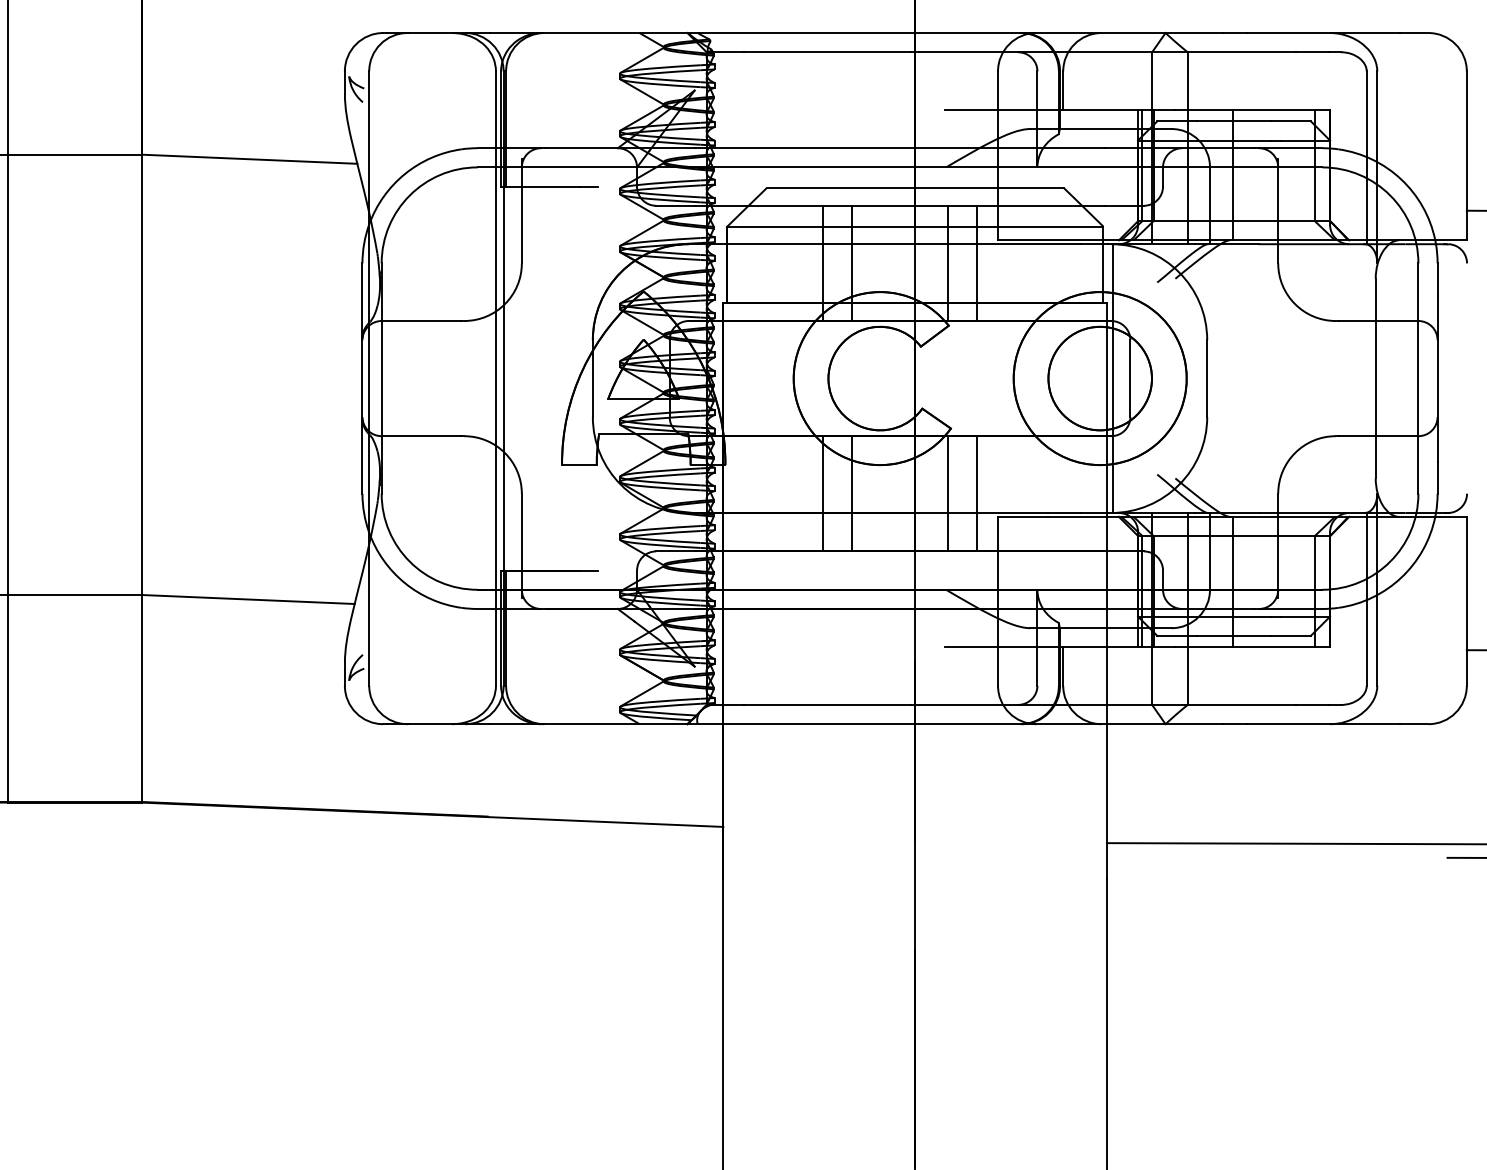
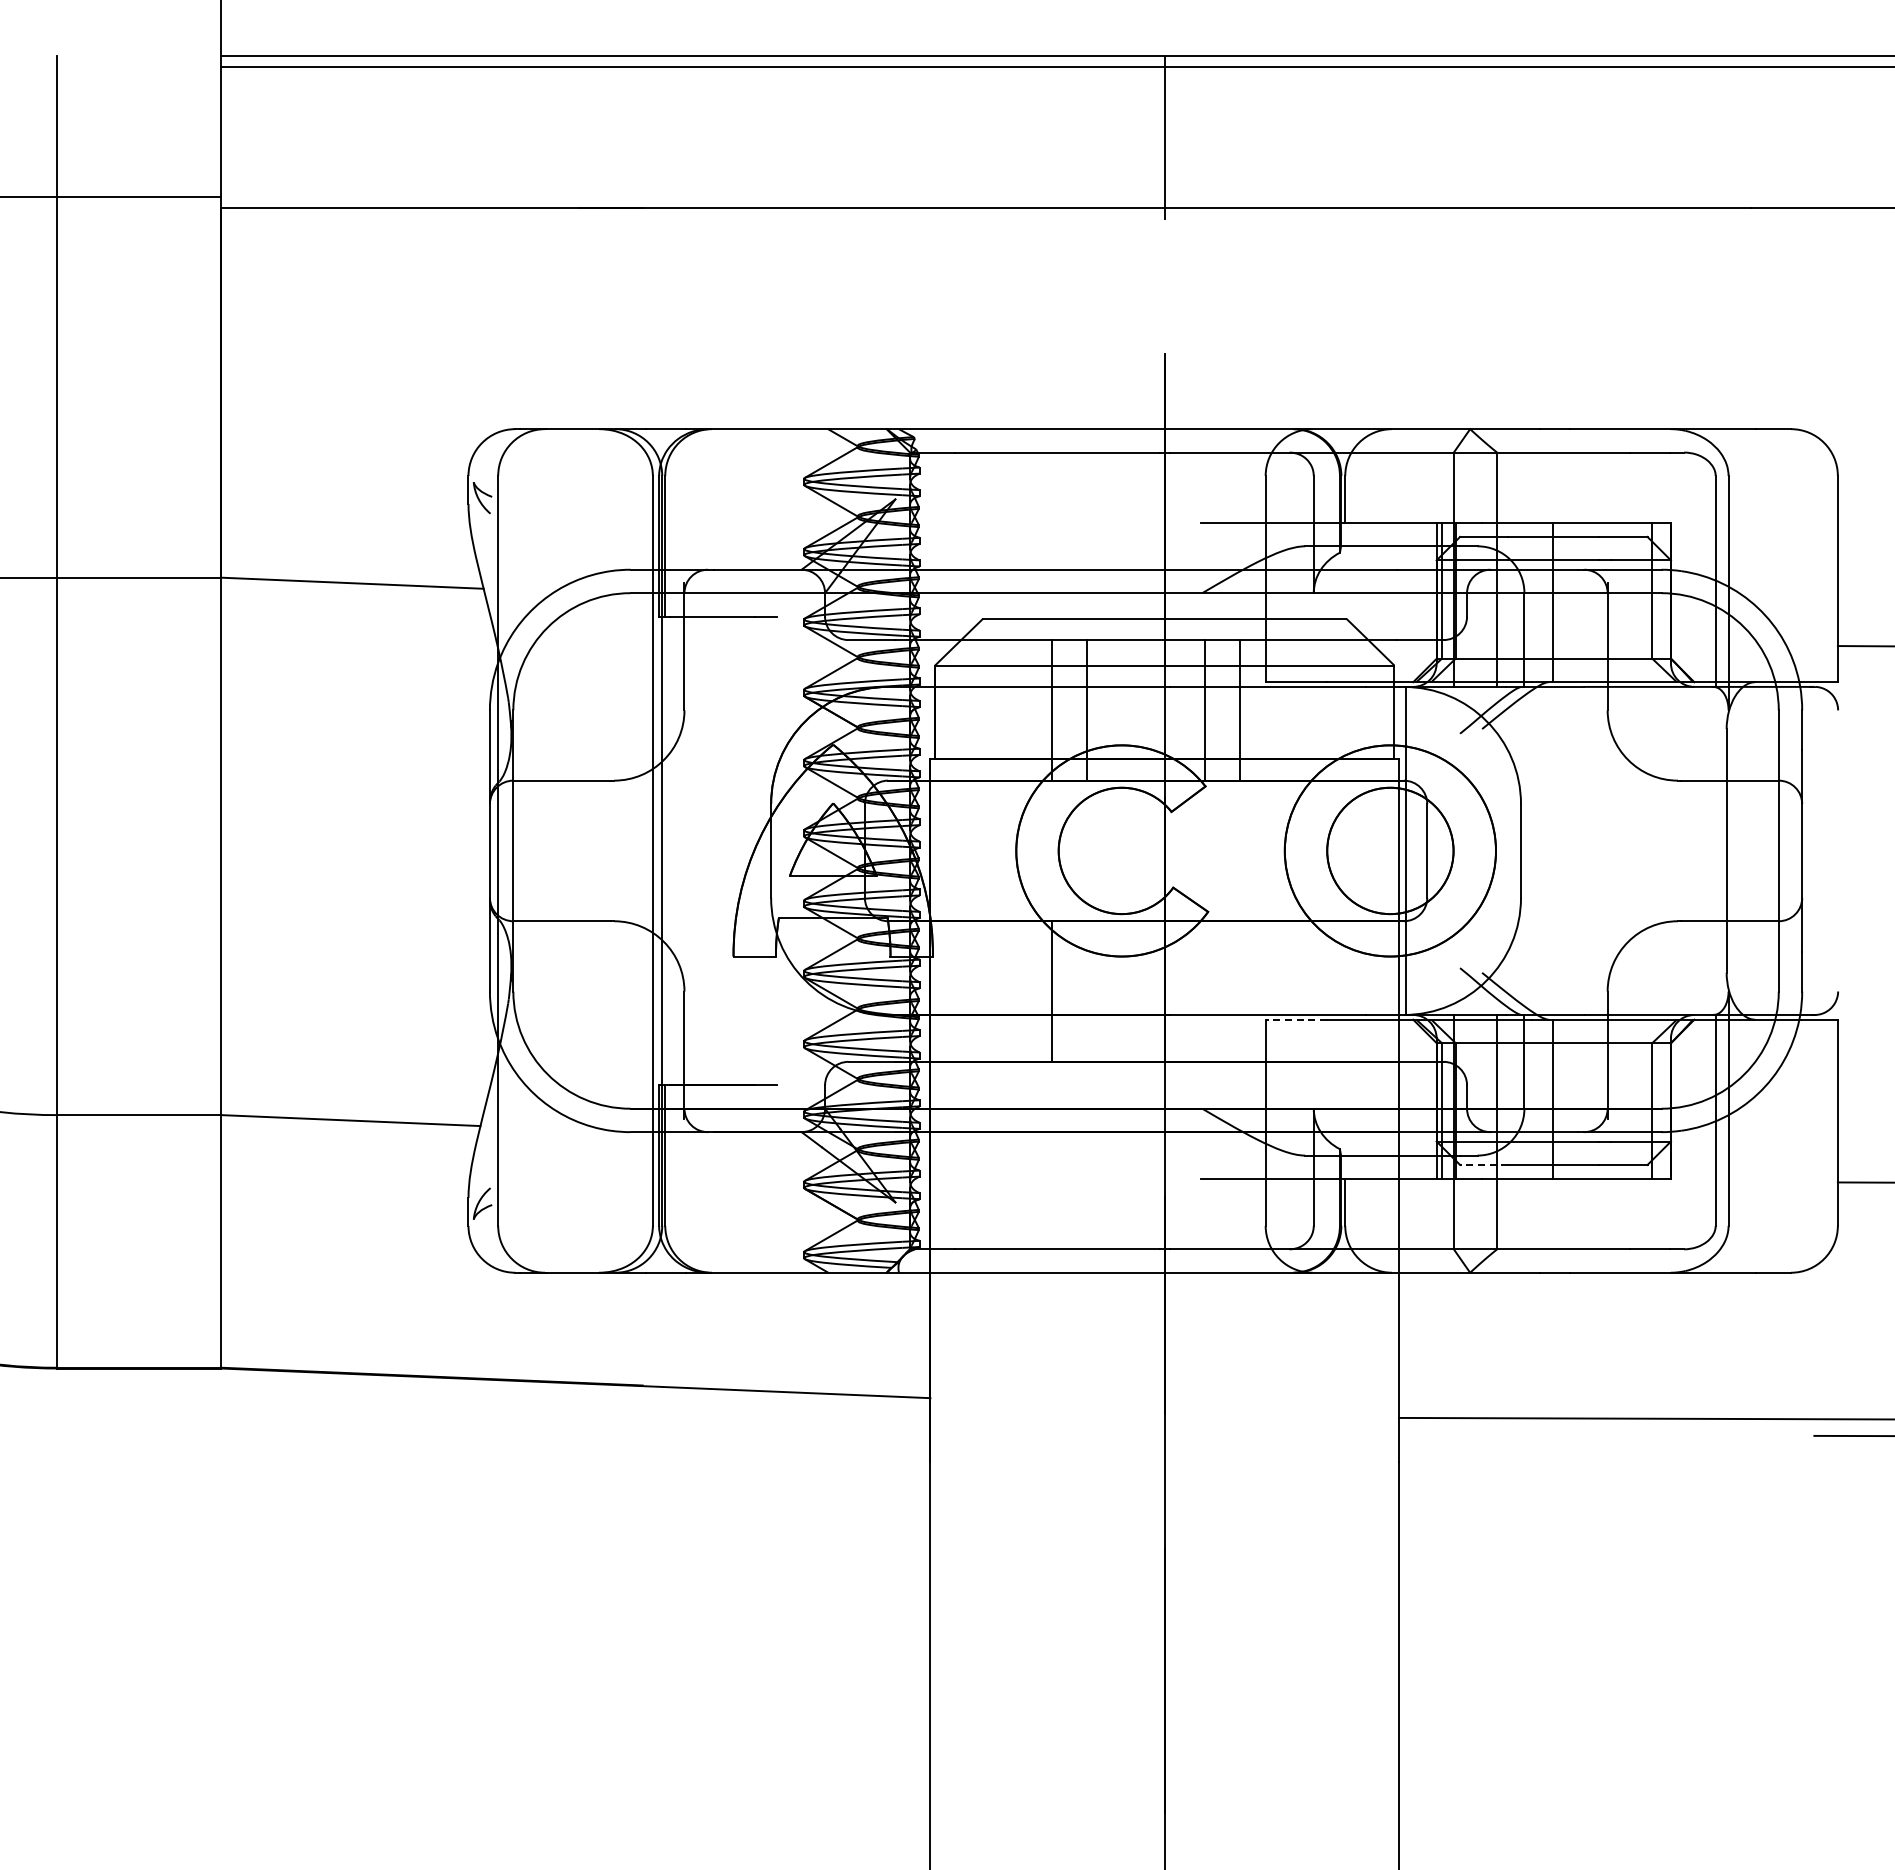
line: (852, 493) -> (1087, 991), removed
line: (947, 493) -> (1204, 991), removed
line: (976, 493) -> (1239, 991), removed
line: (1023, 516) -> (1296, 1019), solid -> dashed
line: (1176, 635) -> (1483, 1164), solid -> dashed

